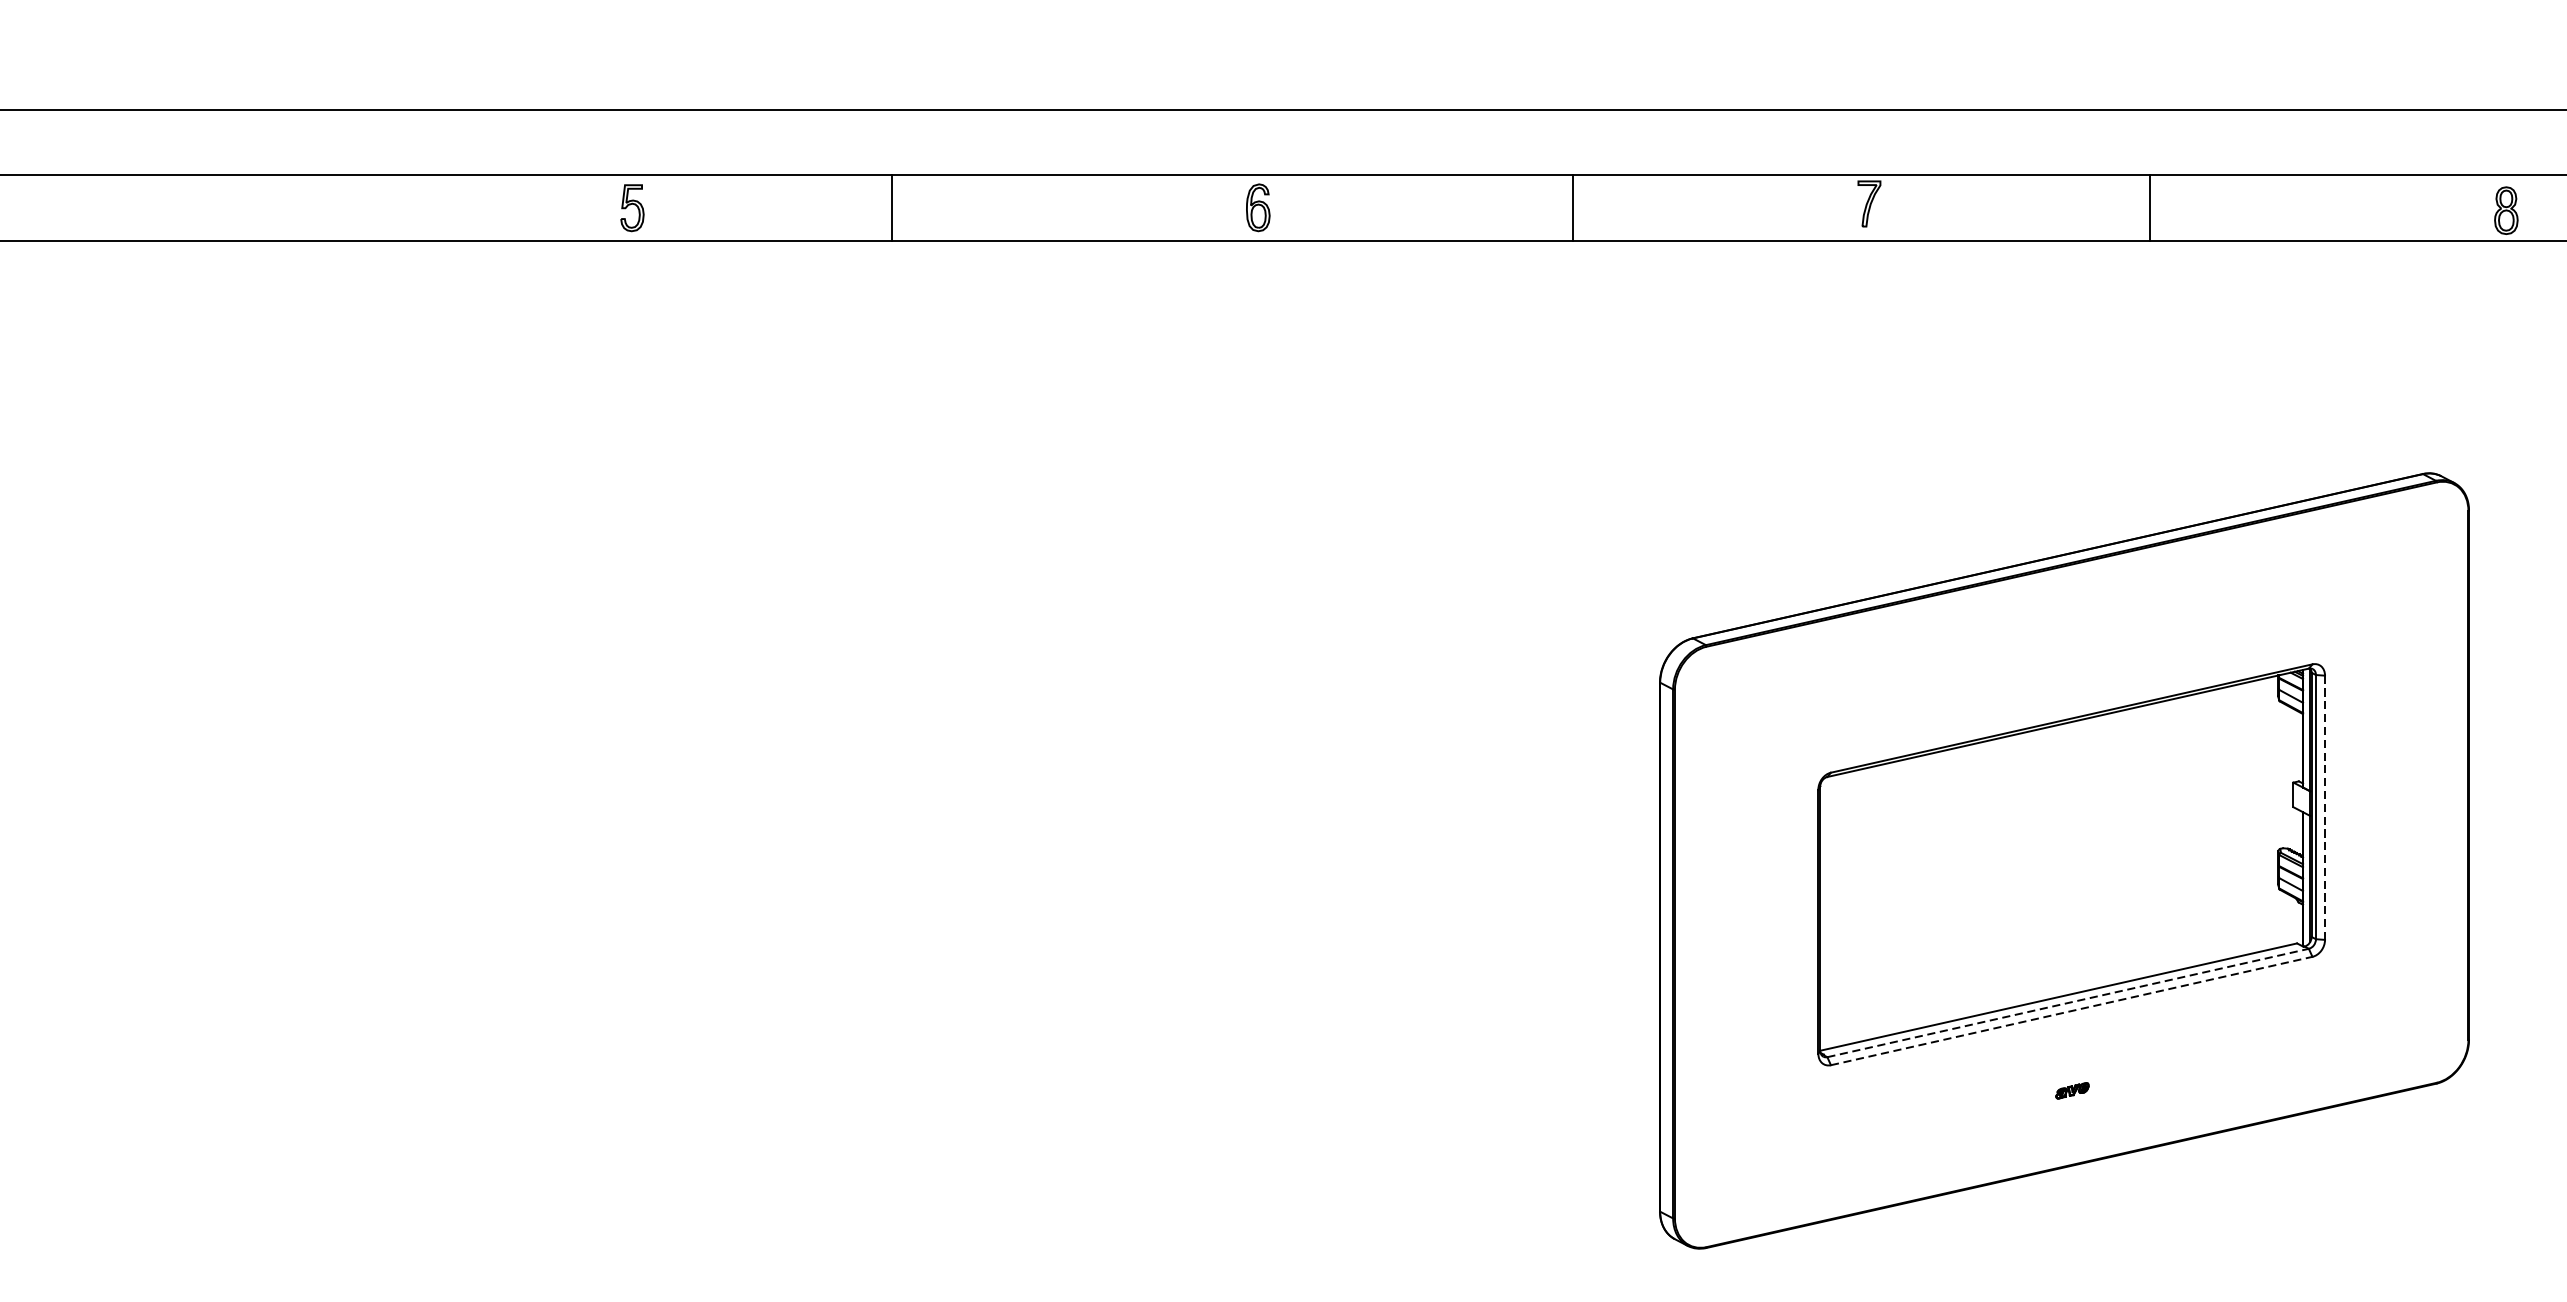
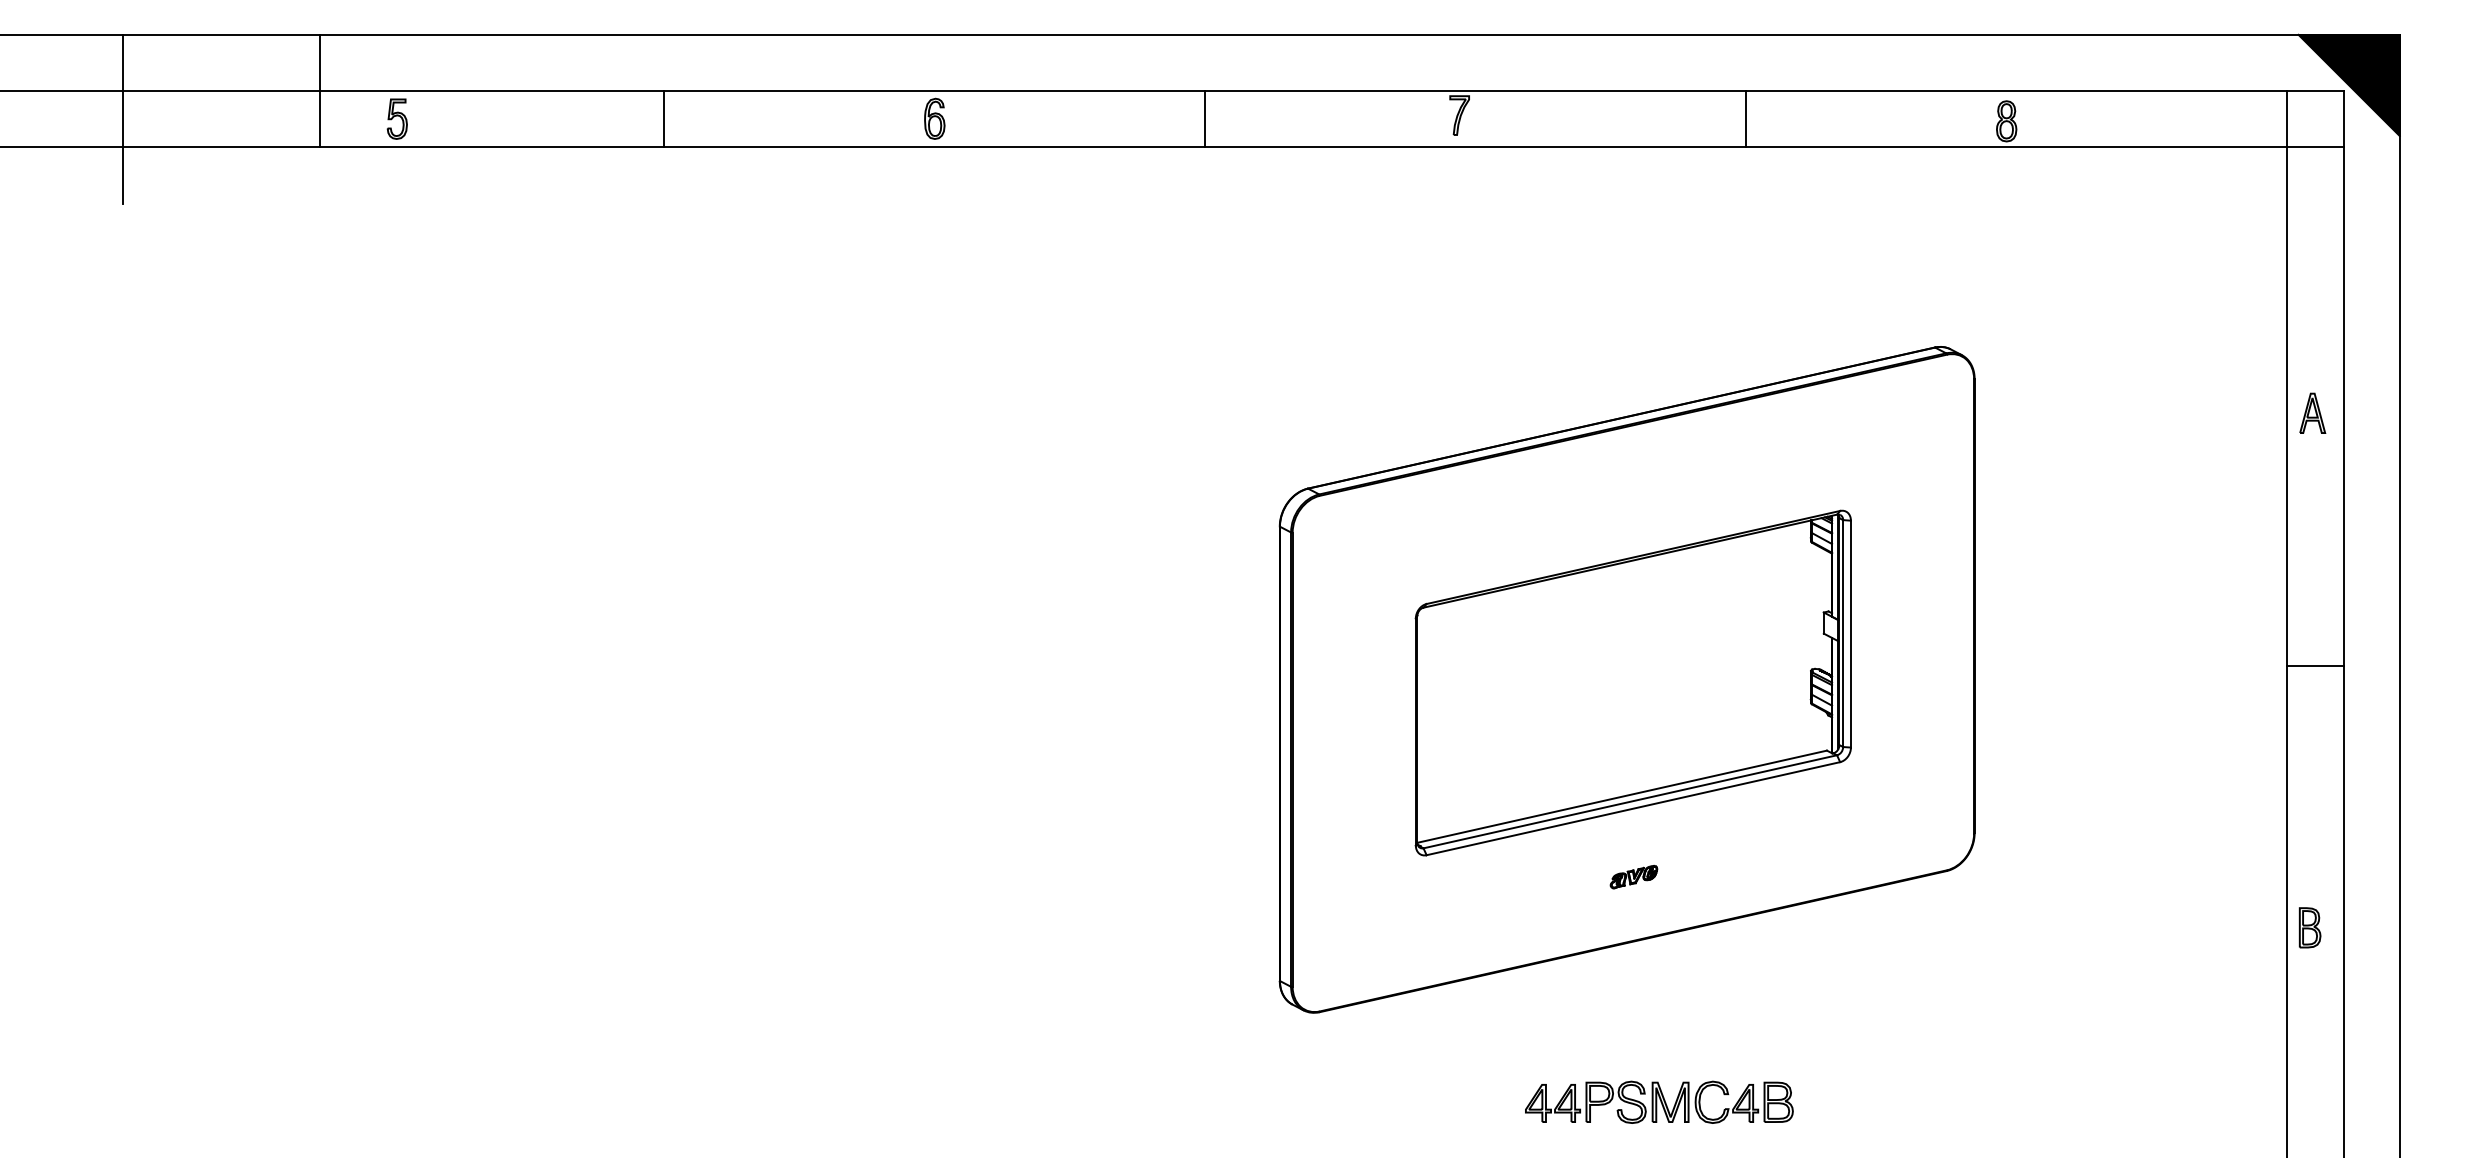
line: (541, 174) -> (319, 90), added
line: (312, 207) -> (122, 118), added
line: (892, 208) -> (664, 119), moved
line: (2149, 208) -> (1746, 119), moved
line: (2324, 808) -> (1850, 634), dashed -> solid
line: (2068, 1002) -> (1630, 801), dashed -> solid
line: (2071, 1010) -> (1633, 808), dashed -> solid
part: (2071, 1091) -> (1633, 877), size x1.67

